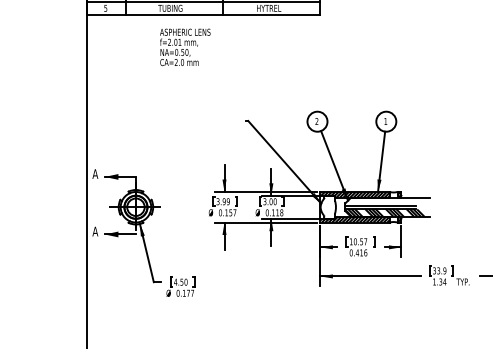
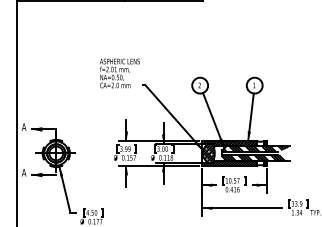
text: (185, 47) -> (120, 73), moved
hatch: (386, 201) -> (254, 148), added
hatch: (327, 206) -> (208, 152), added

